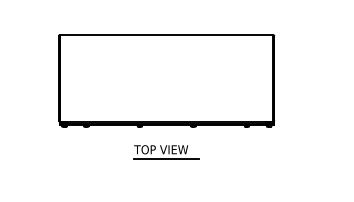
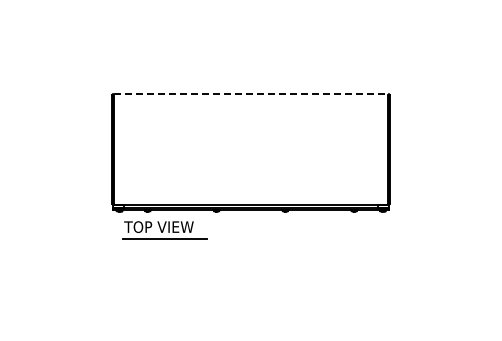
line: (167, 34) -> (251, 93), solid -> dashed
part: (165, 152) -> (164, 230), moved

